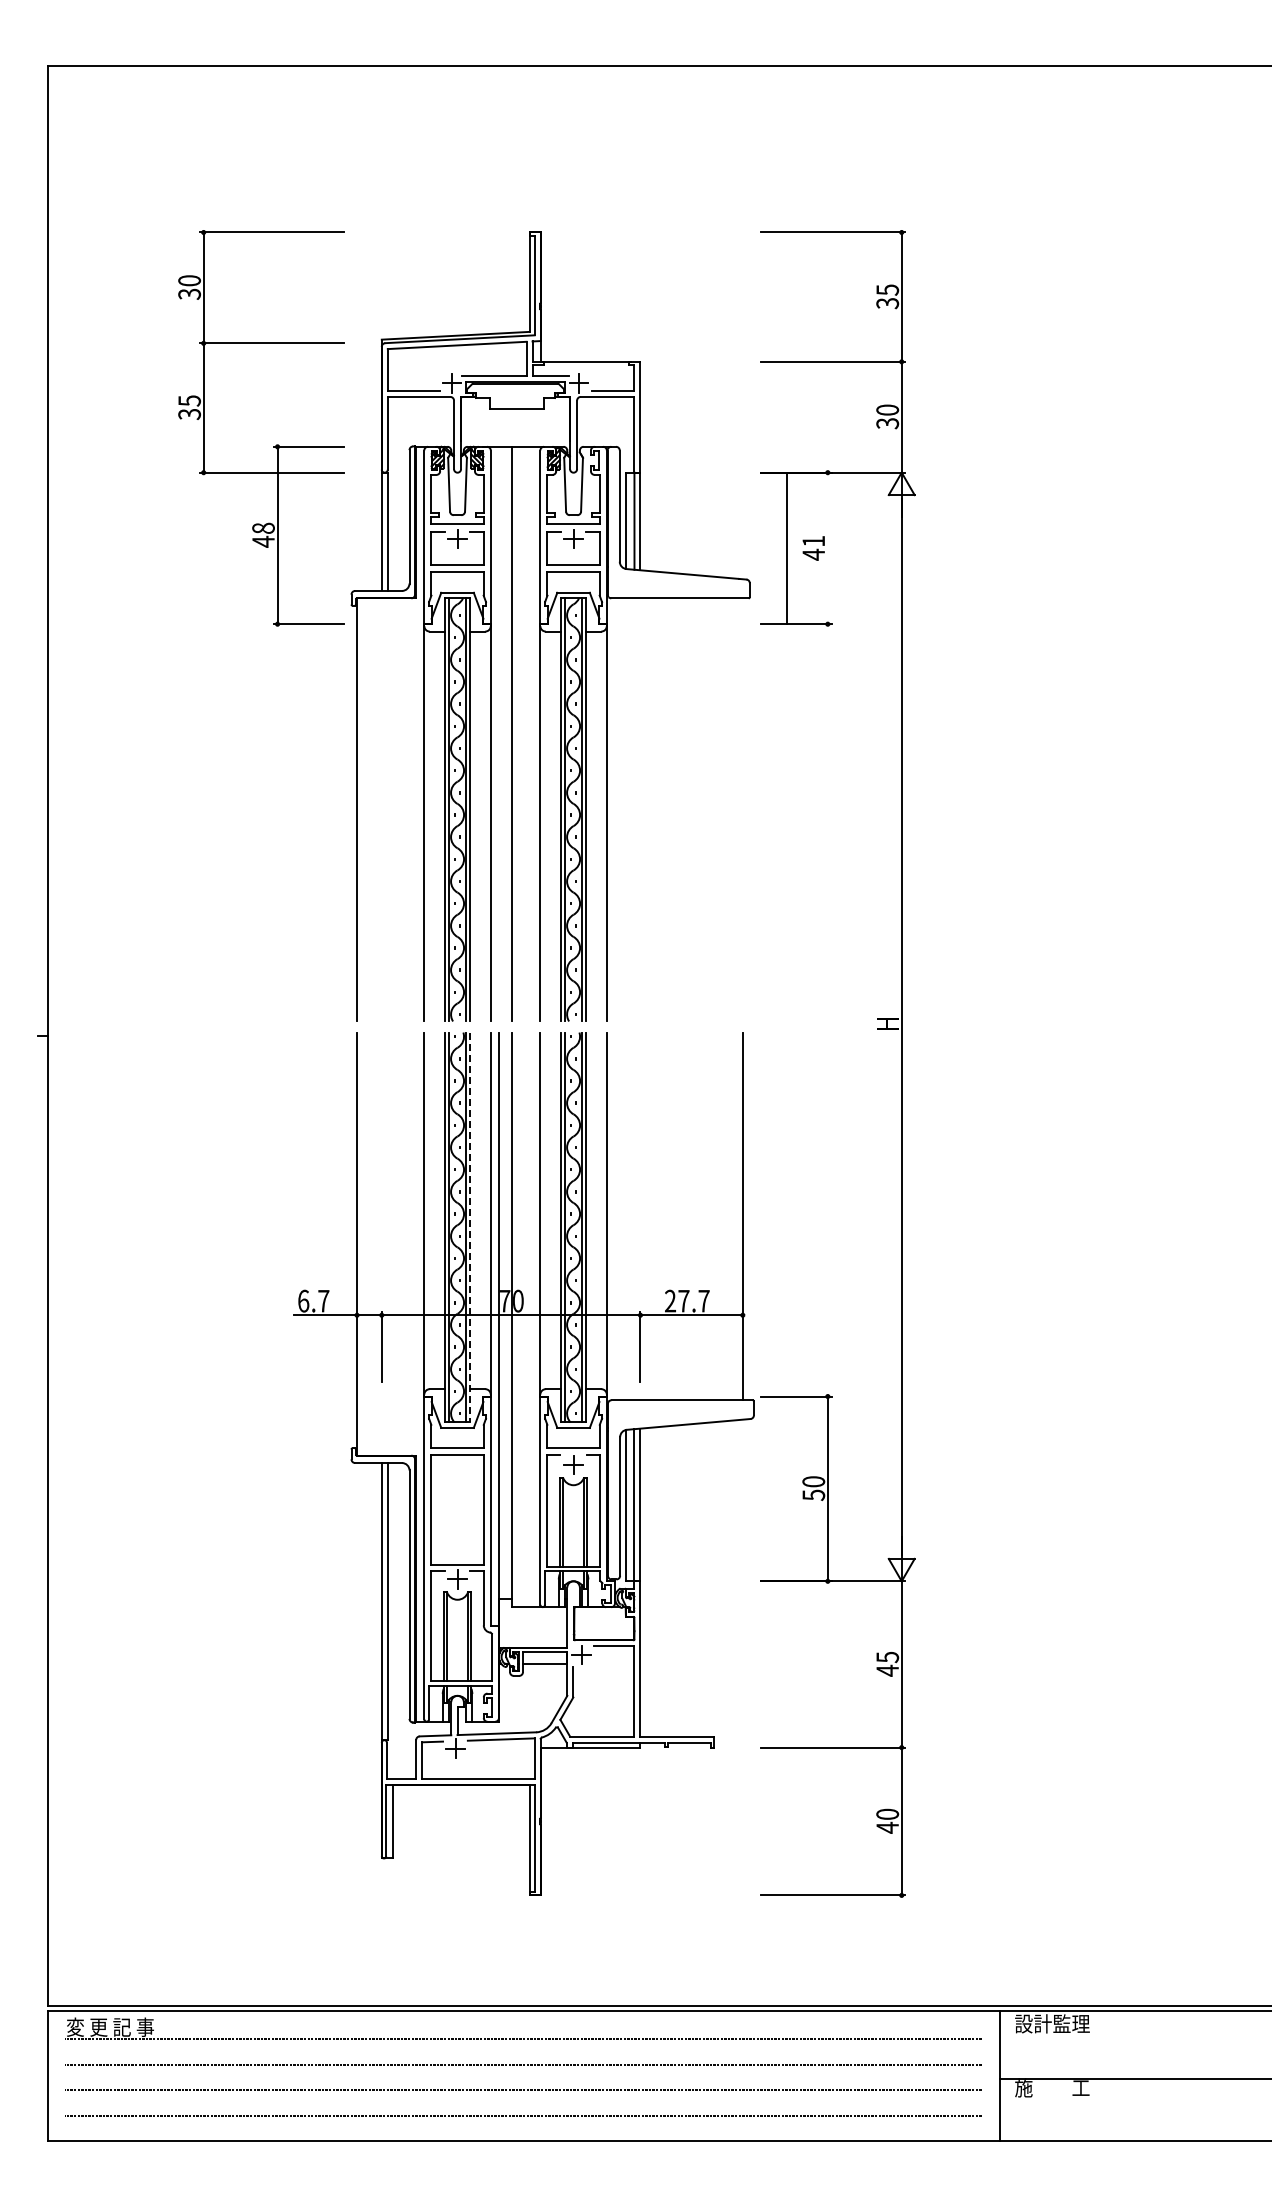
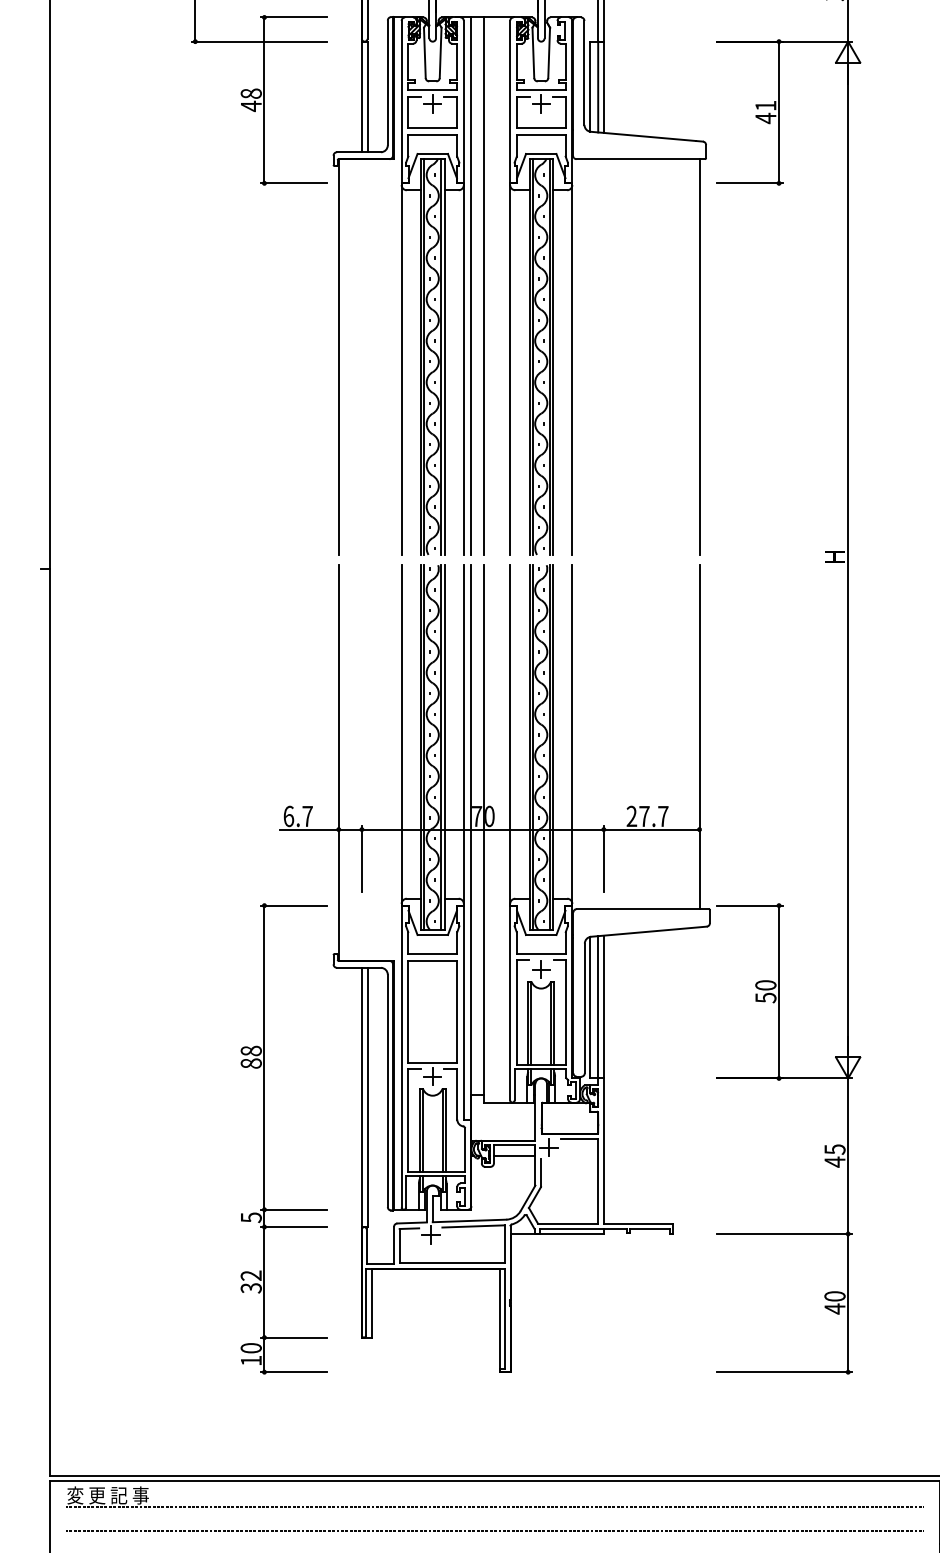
line: (786, 548) -> (778, 112), moved
line: (498, 733) -> (471, 285), added
line: (742, 809) -> (699, 356), added
line: (470, 1227) -> (444, 747), dashed -> solid
part: (278, 1645) -> (265, 1138), added

